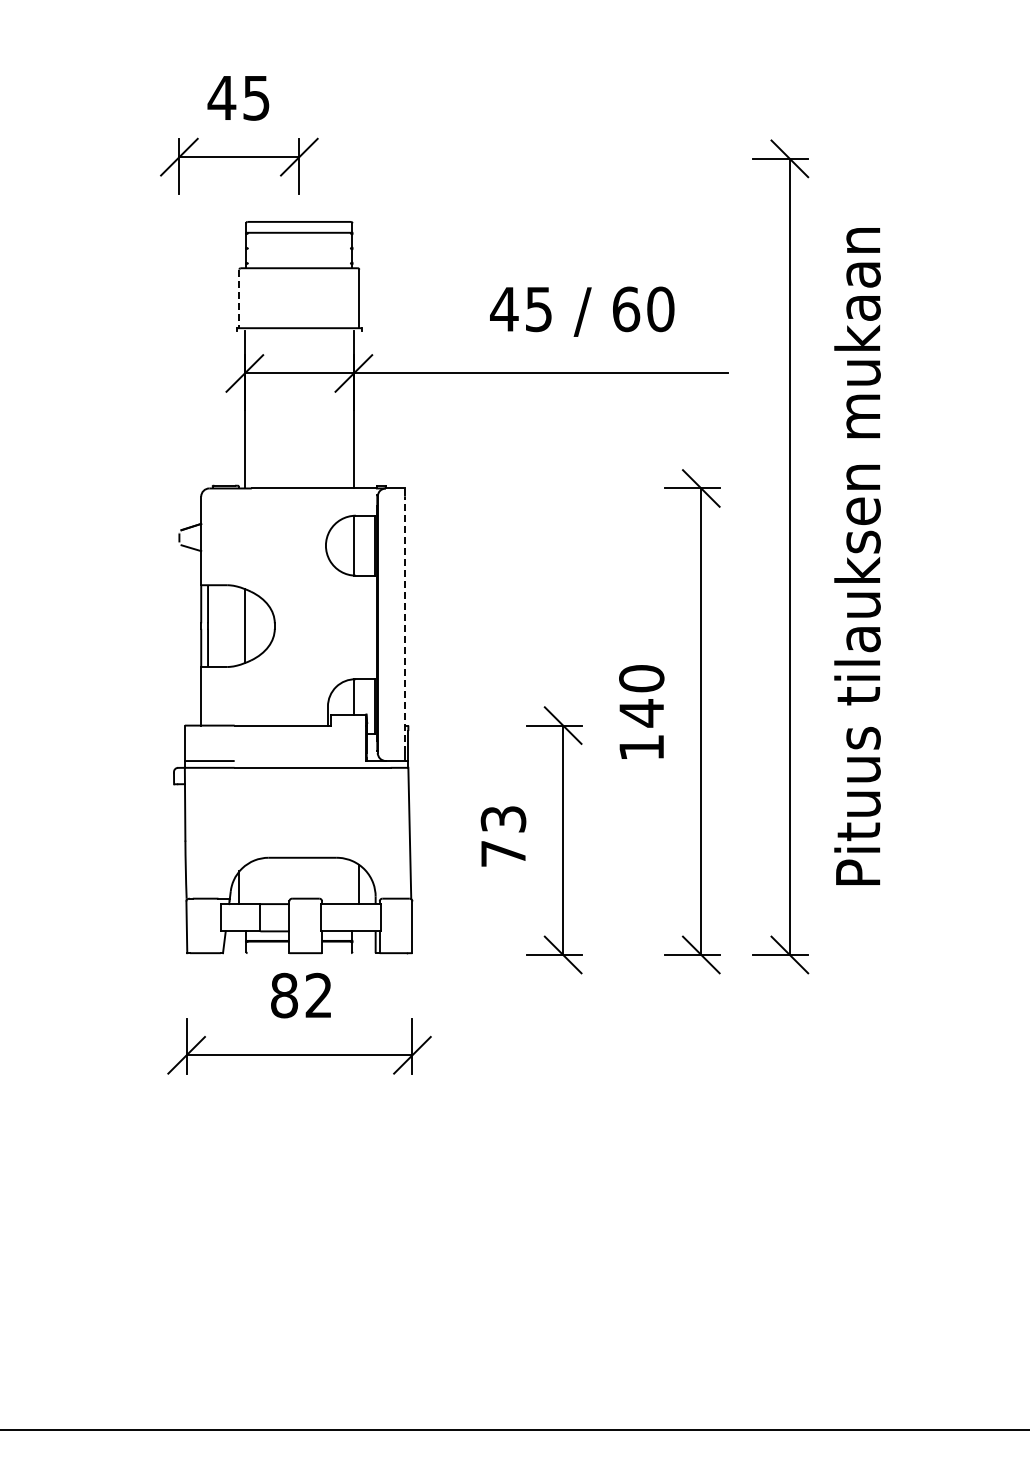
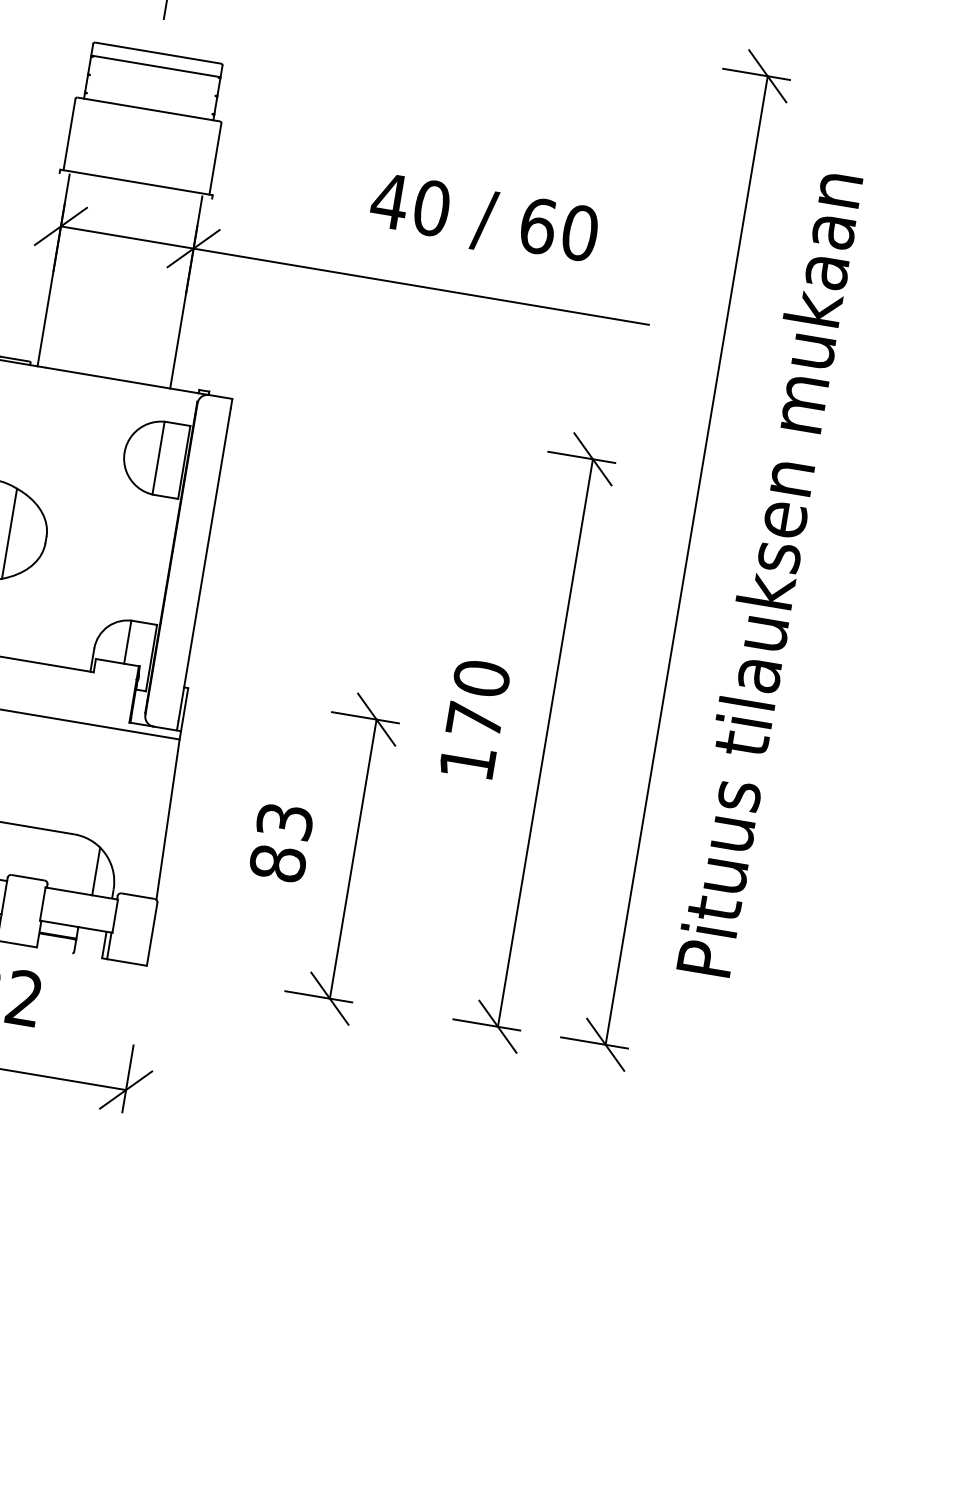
line: (239, 299) -> (69, 135), dashed -> solid
text: (538, 309) -> (431, 208), 45 -> 40
line: (404, 624) -> (204, 564), dashed -> solid
text: (641, 713) -> (474, 720), 140 -> 170
text: (503, 853) -> (277, 863), 73 -> 83

